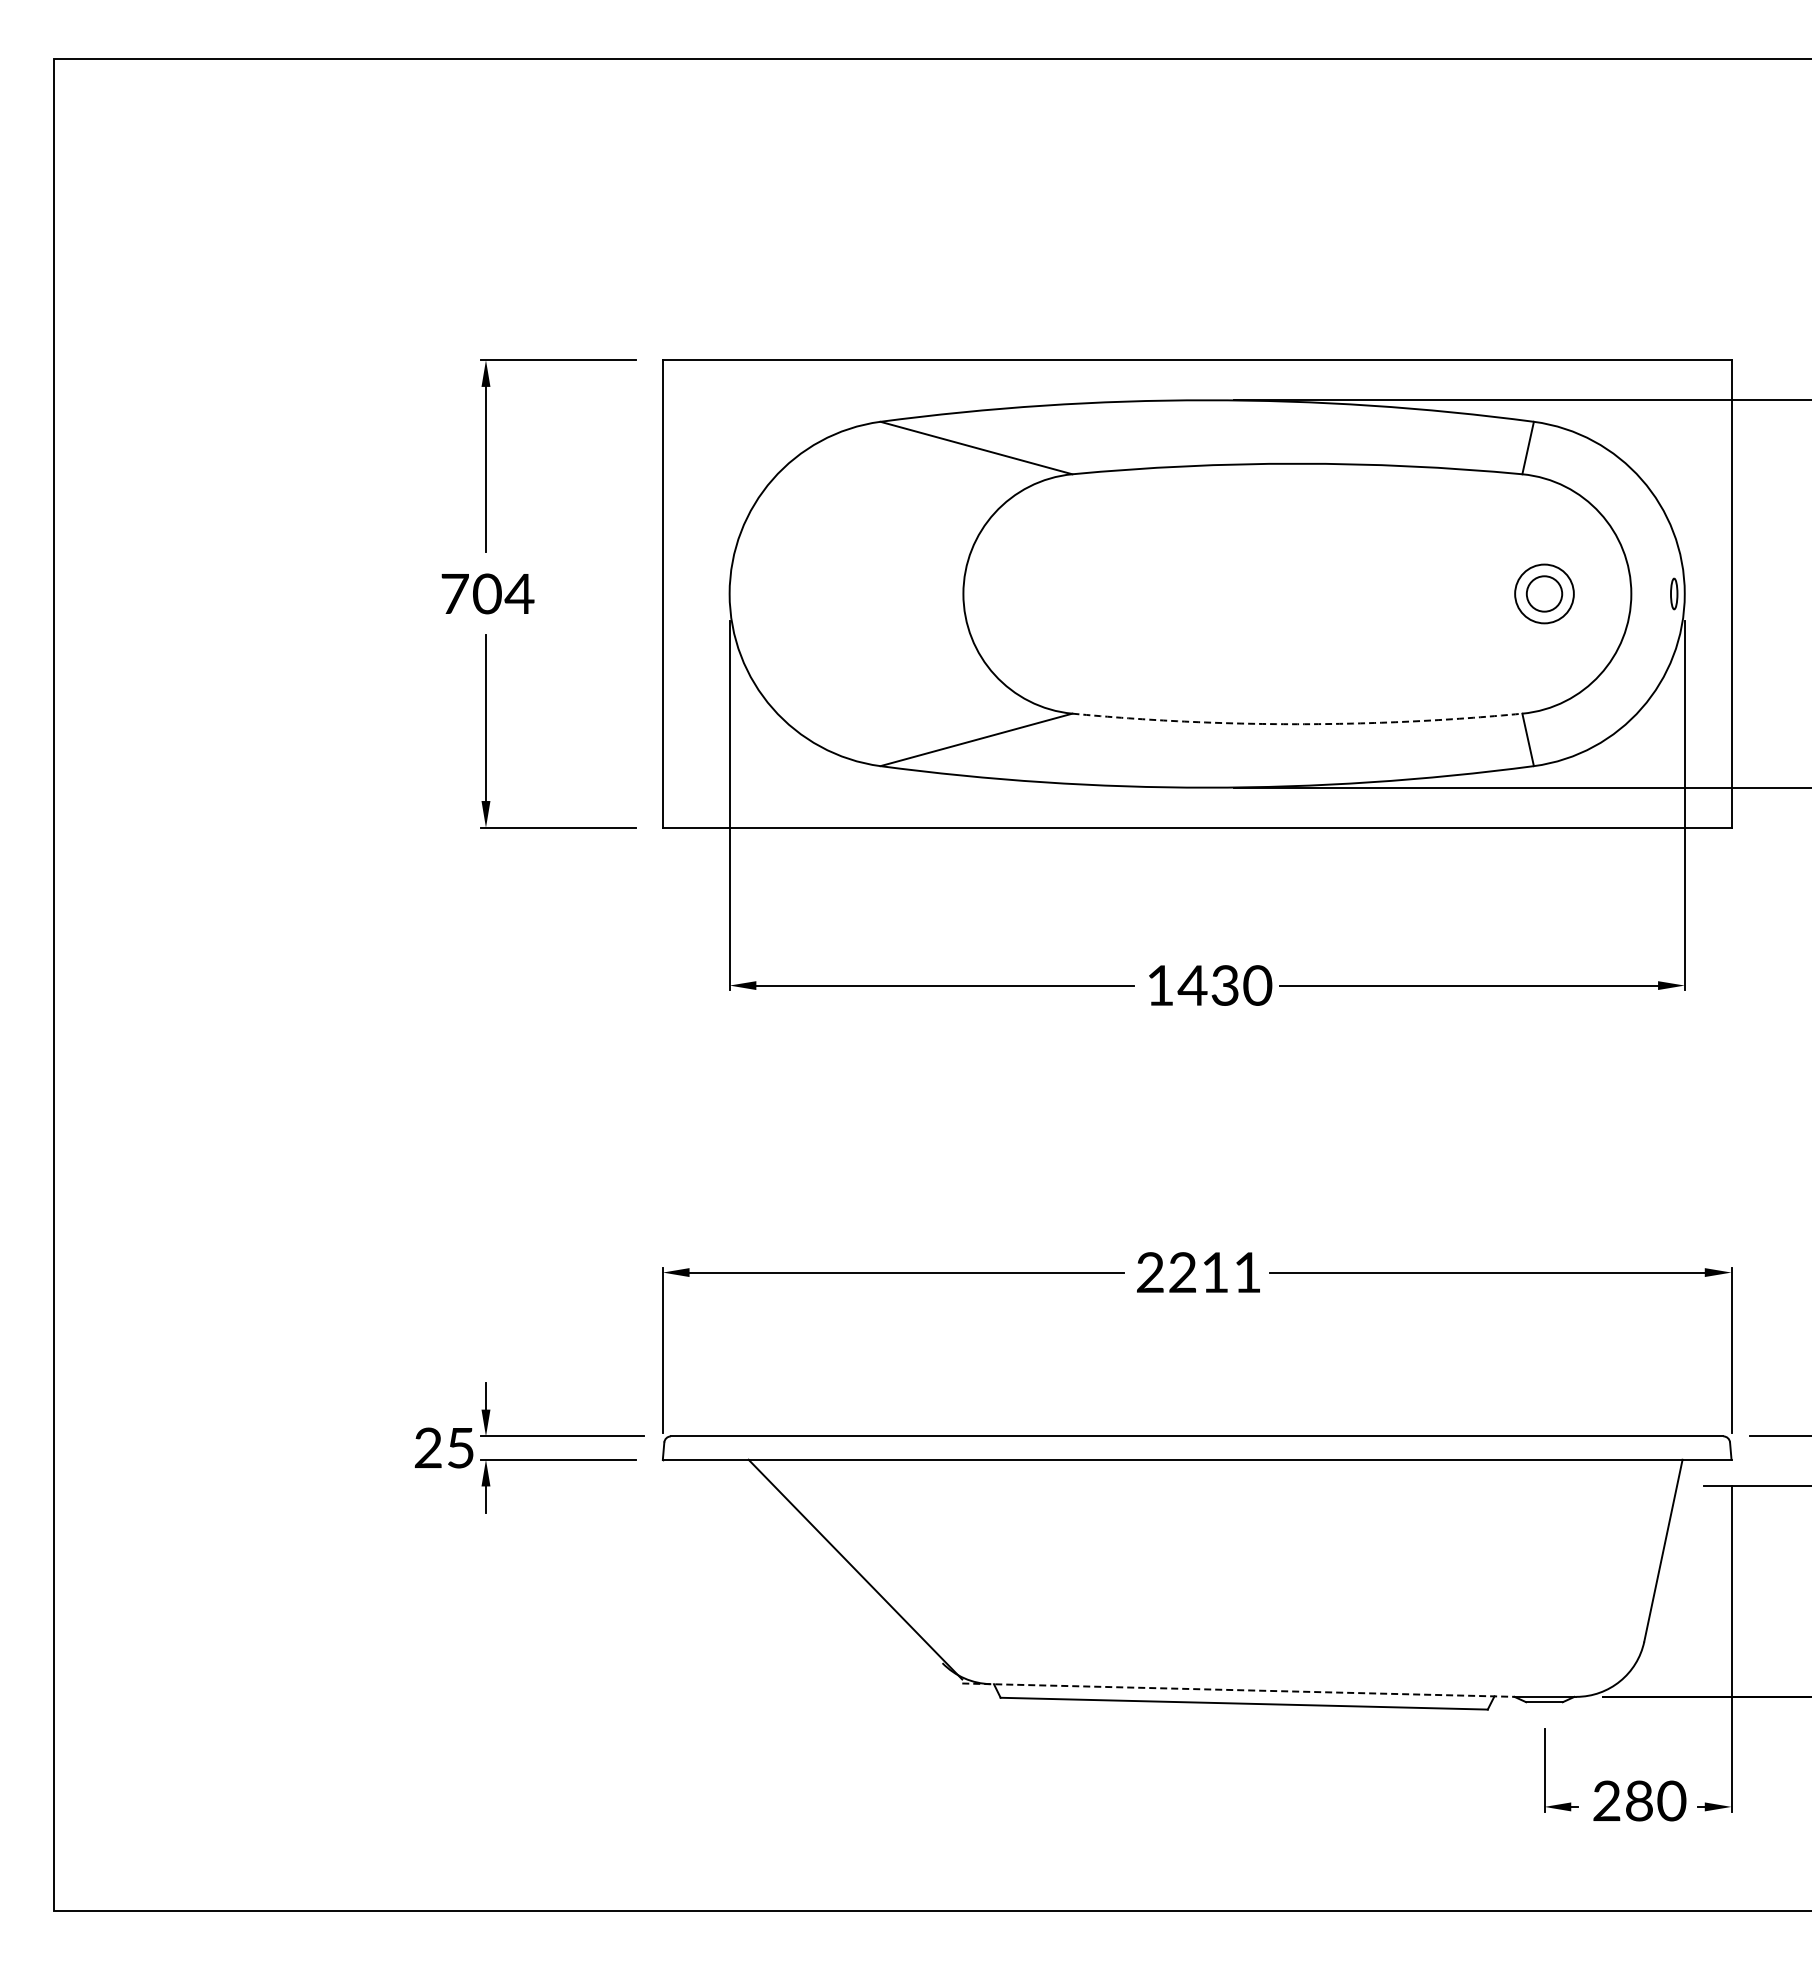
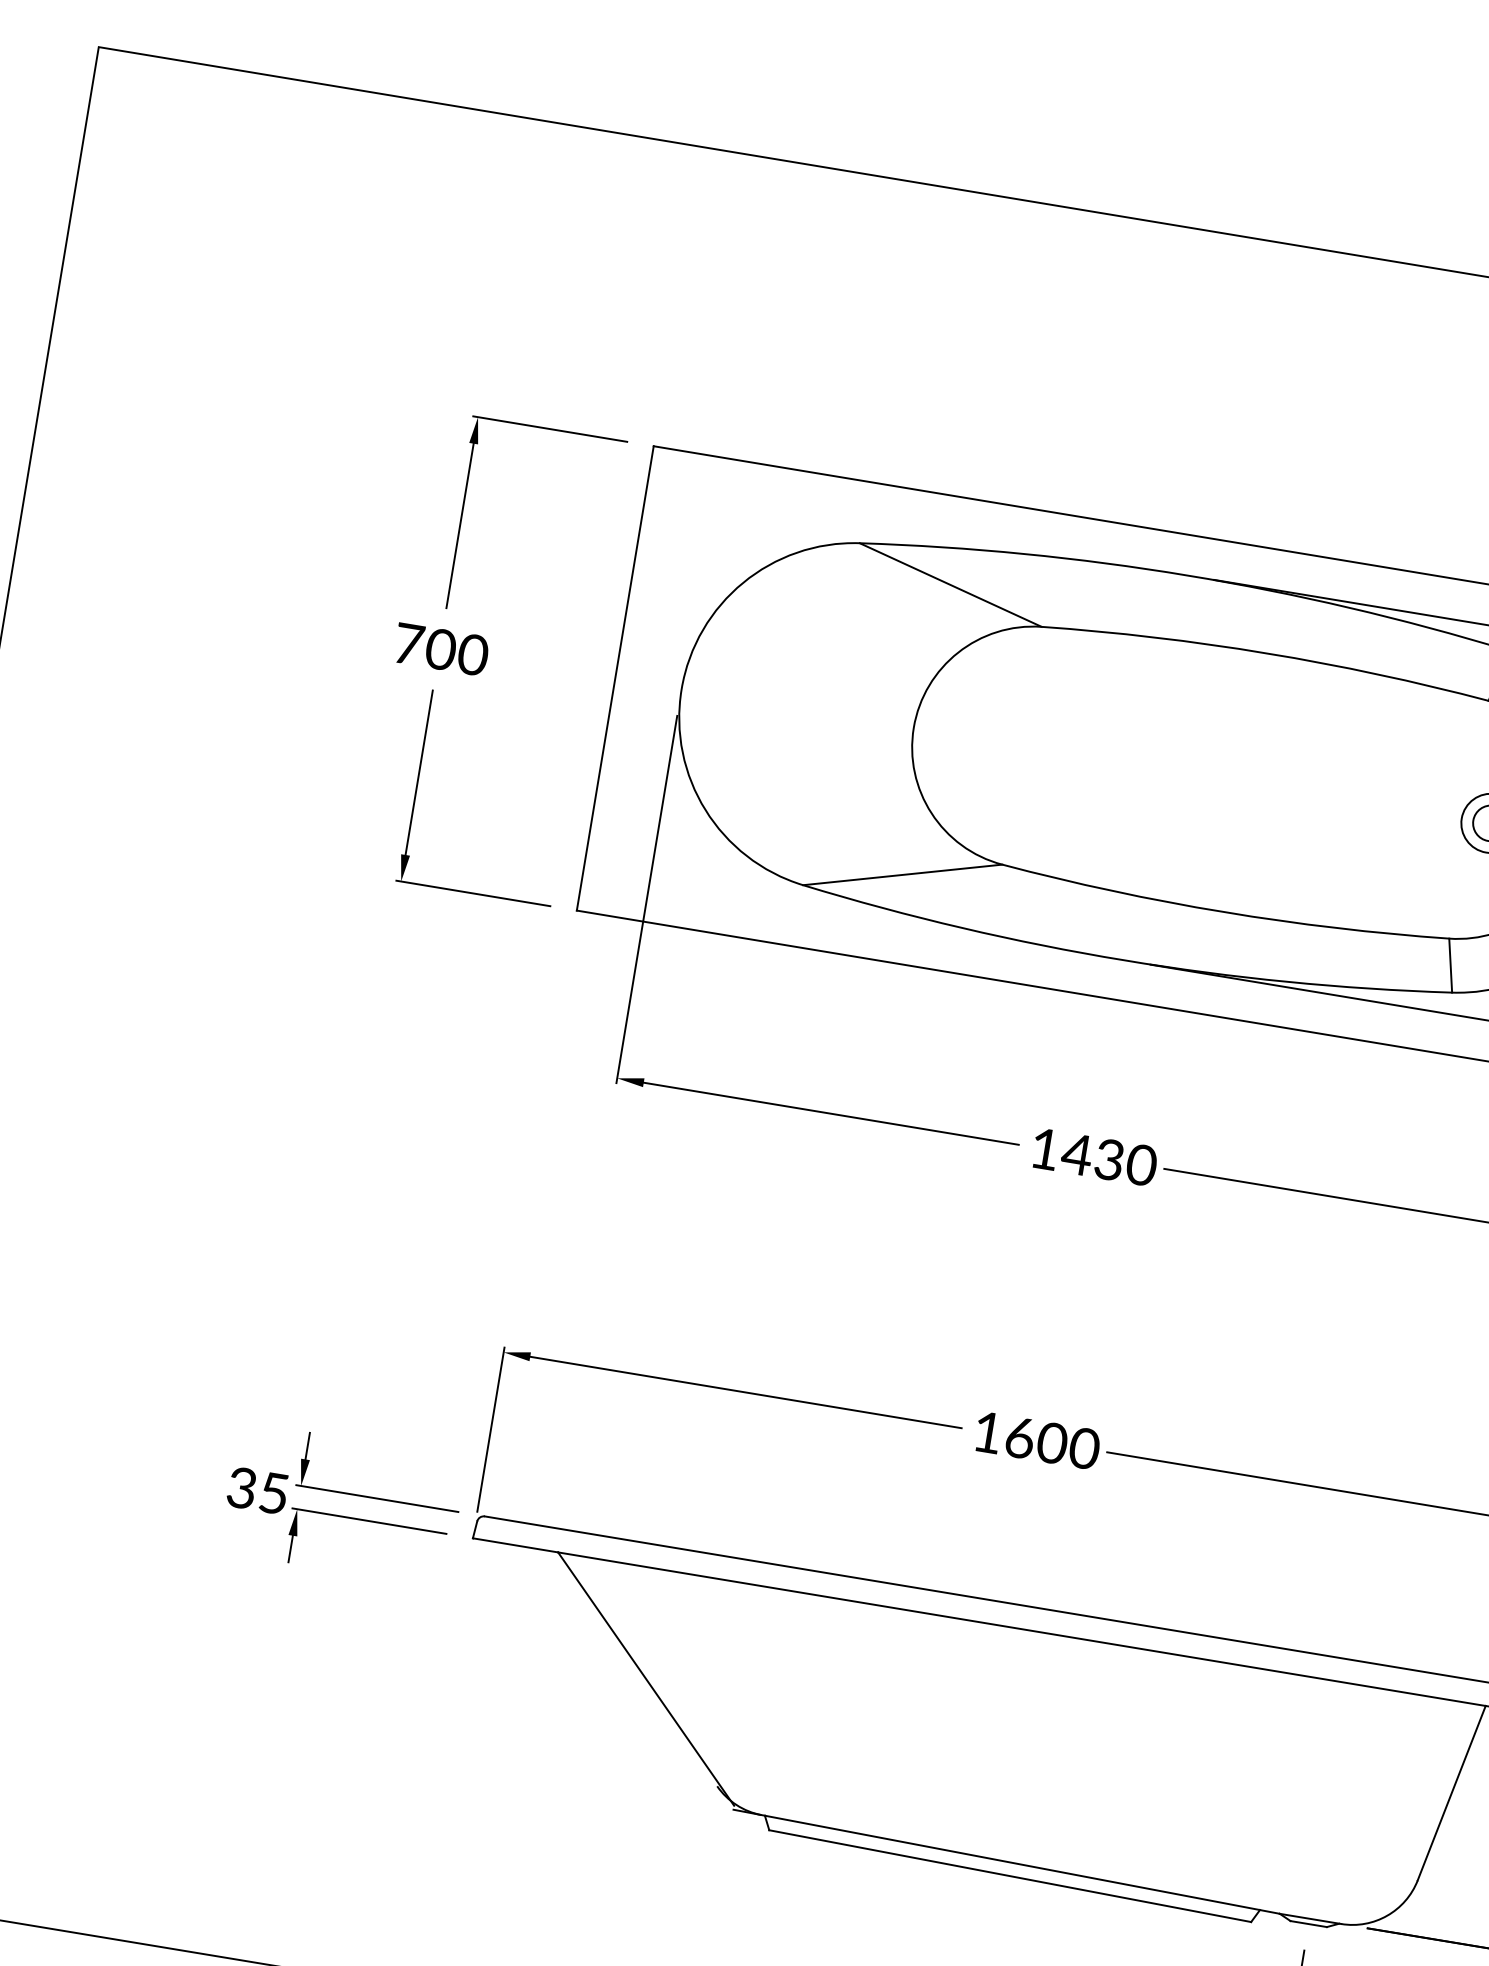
text: (519, 593) -> (472, 654), 704 -> 700
arc: (1297, 724) -> (1224, 912), dashed -> solid
text: (1199, 1272) -> (1036, 1440), 2211 -> 1600
text: (427, 1448) -> (241, 1488), 25 -> 35
line: (1238, 1690) -> (1006, 1862), dashed -> solid

